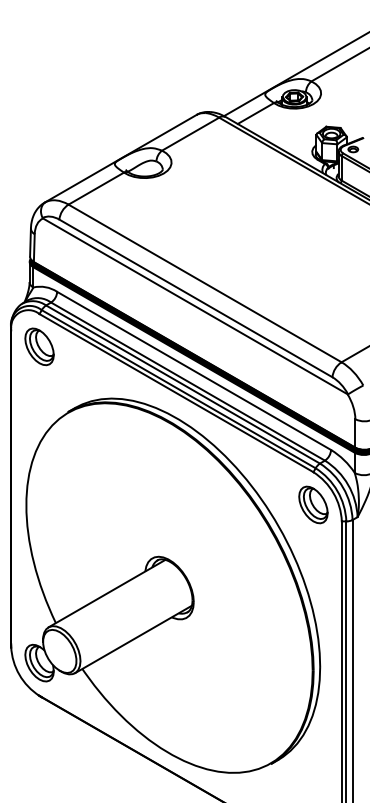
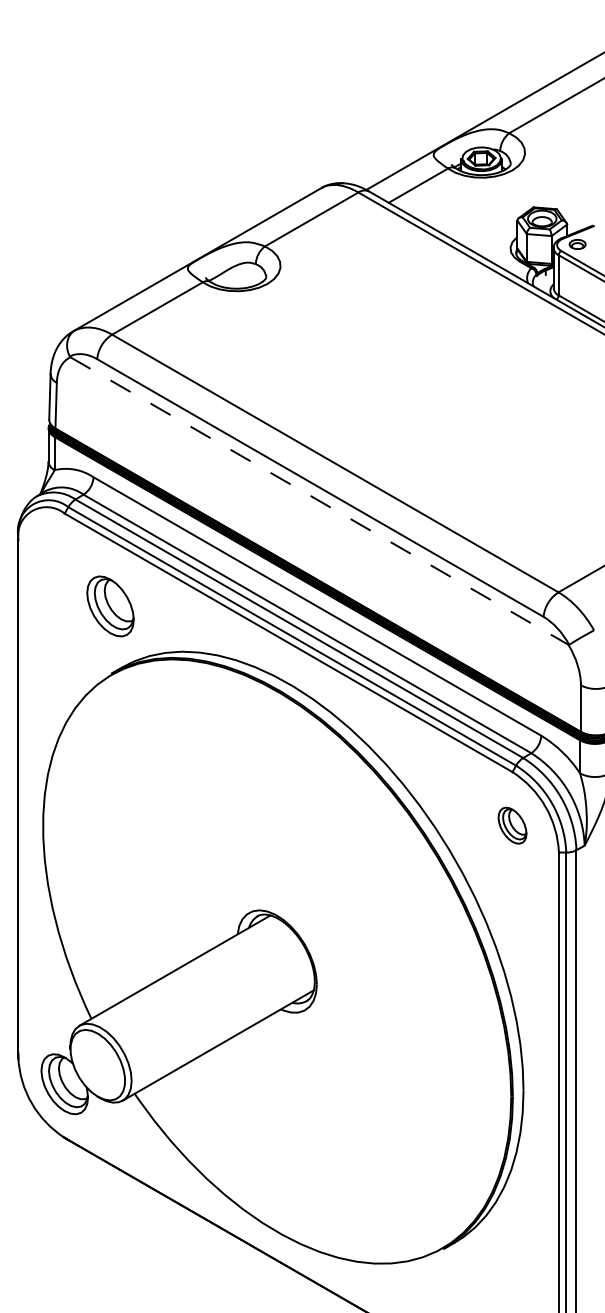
line: (195, 306) -> (319, 501), solid -> dashed
part: (39, 346) -> (110, 605), moved
part: (313, 504) -> (512, 824), size x0.6

